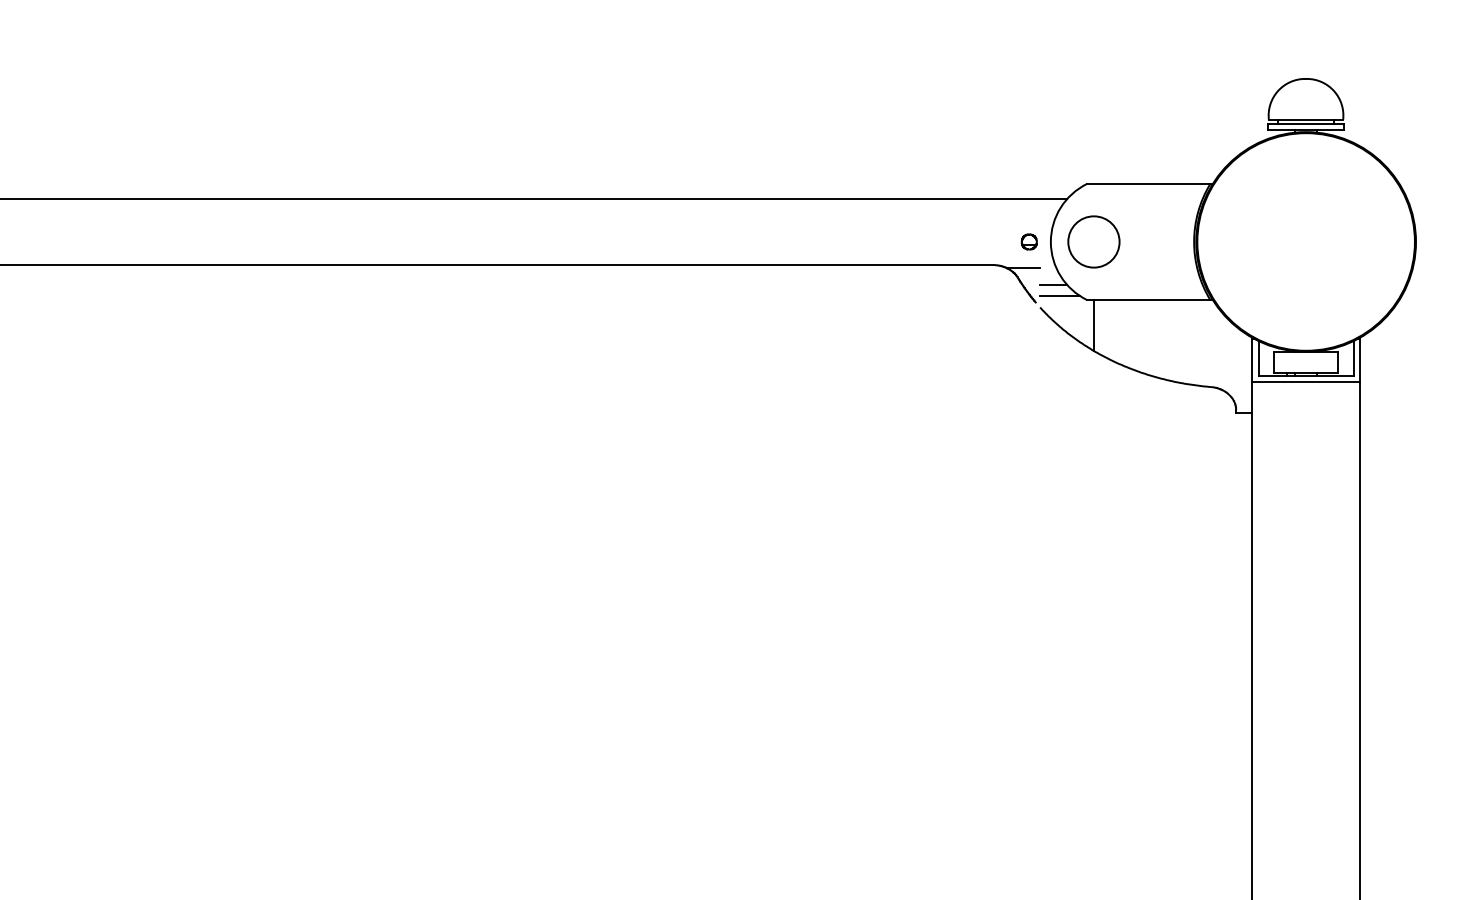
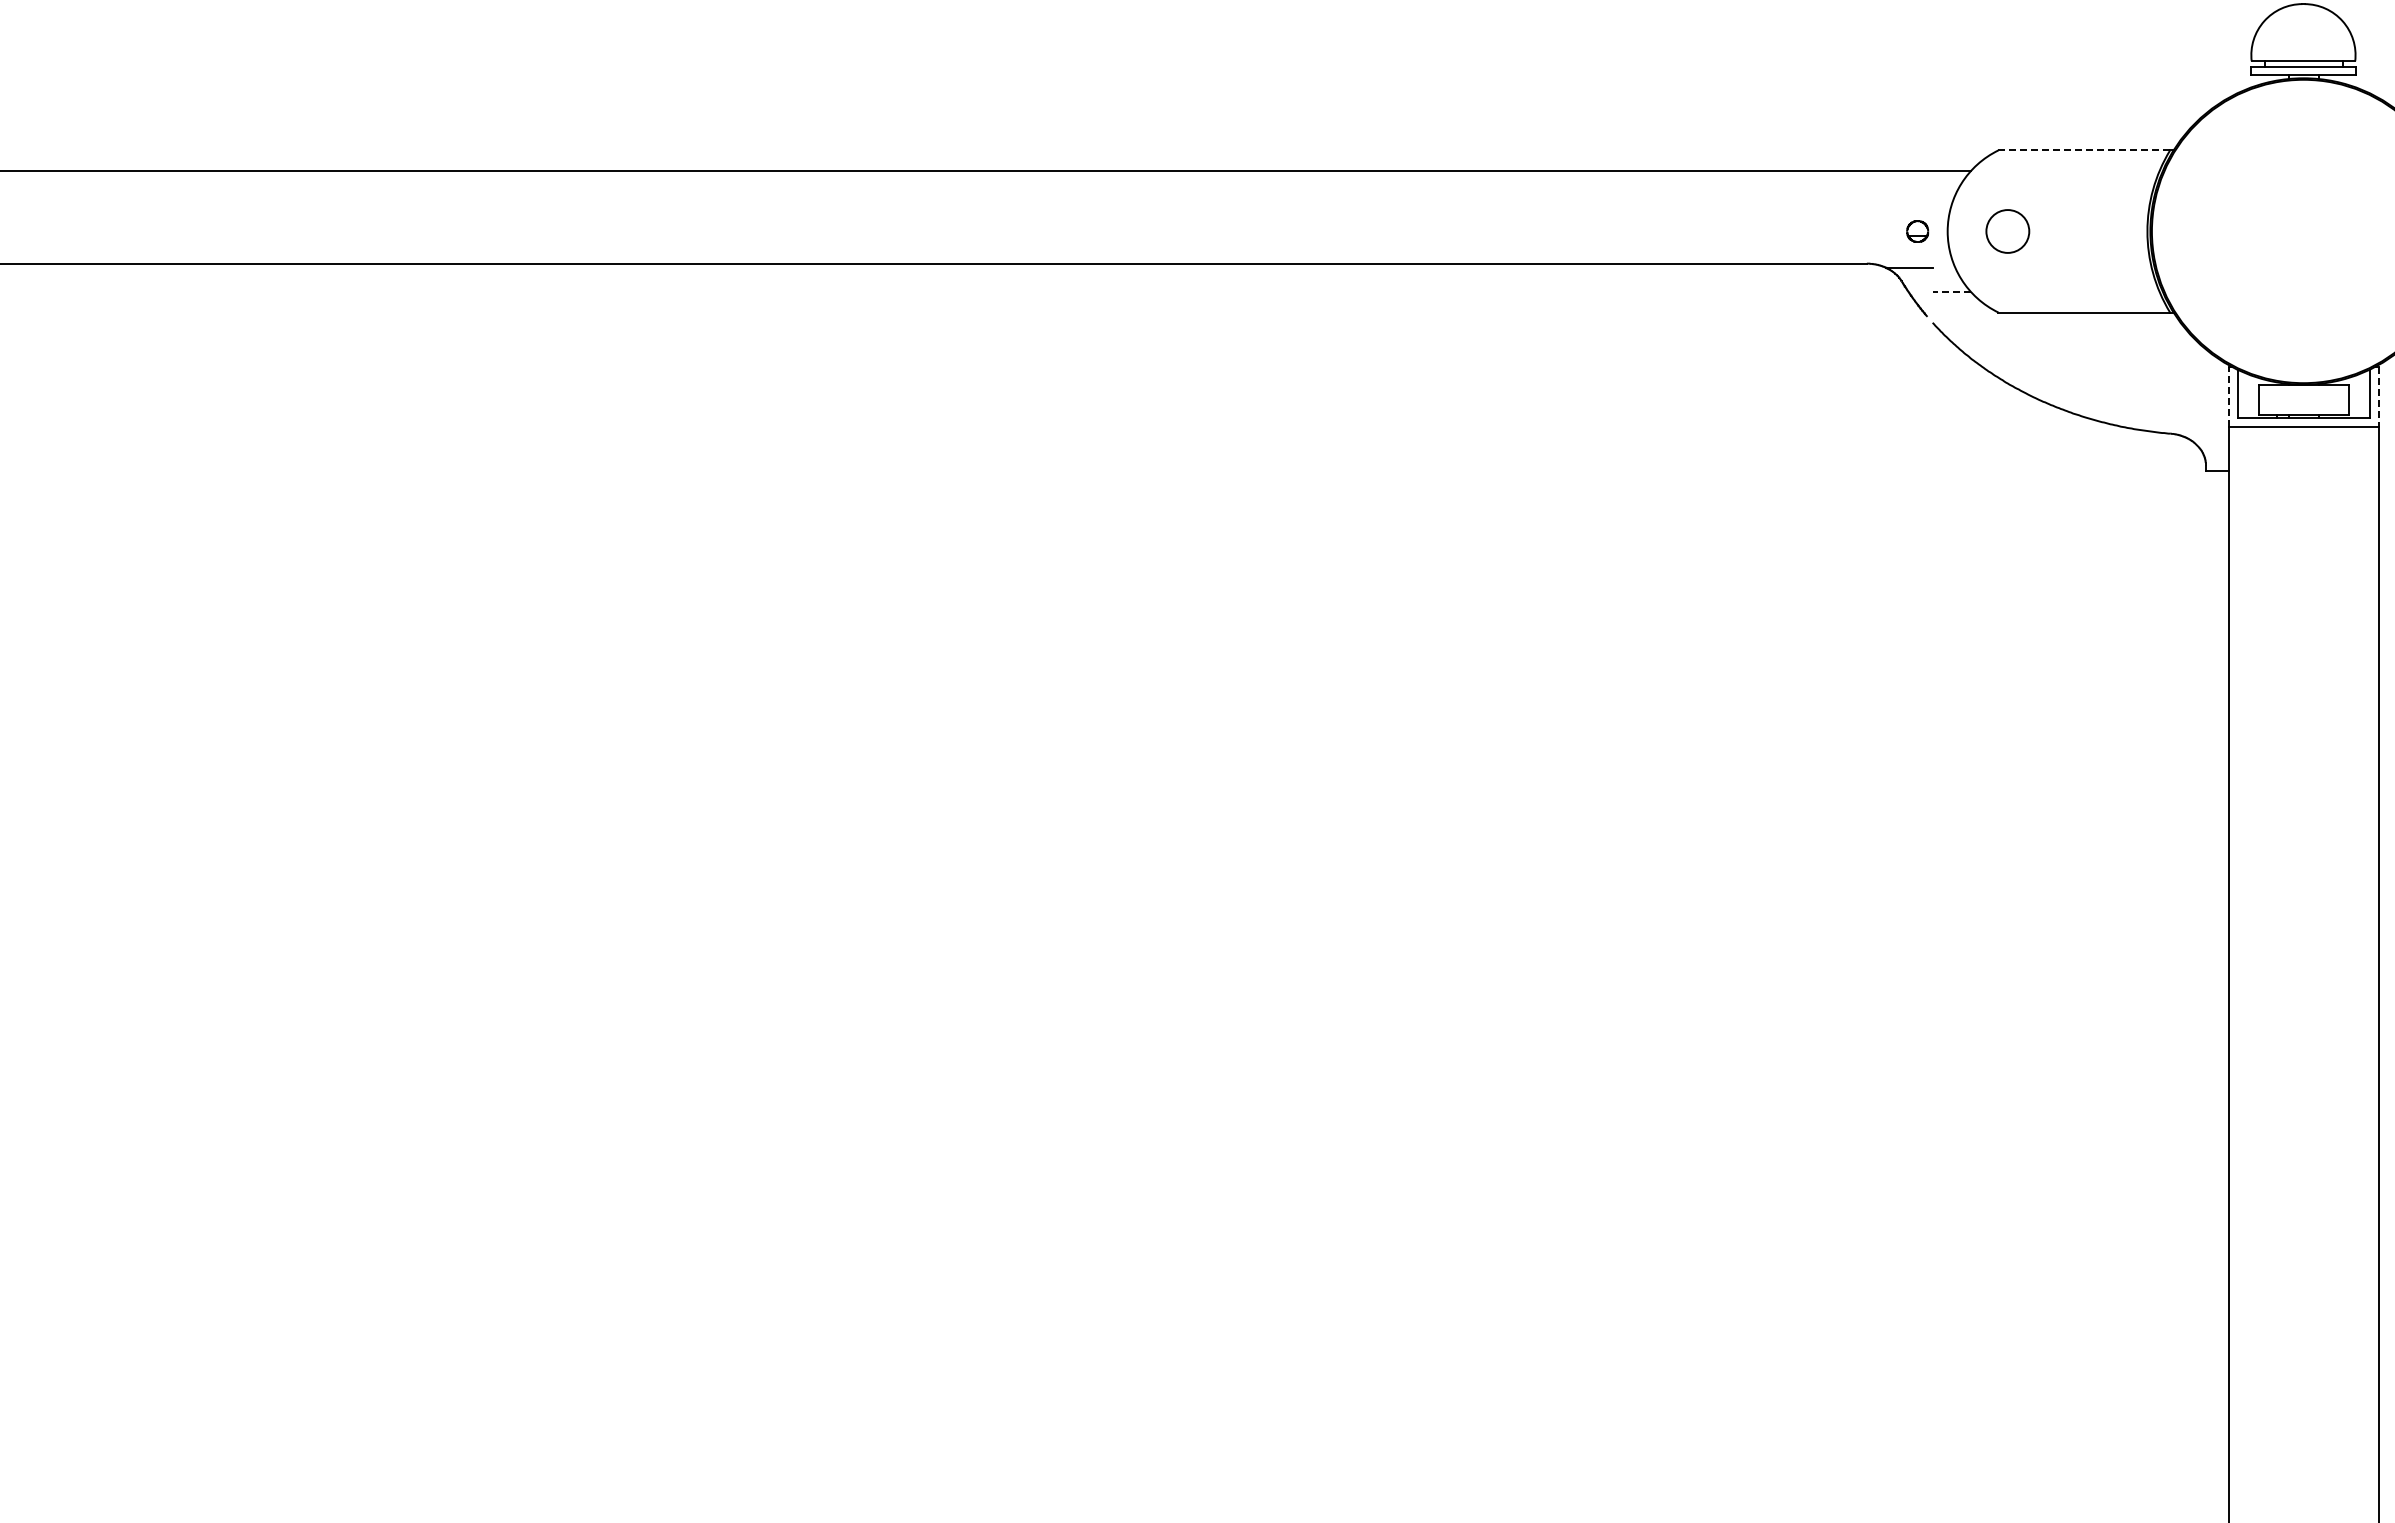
line: (1148, 183) -> (2084, 150), solid -> dashed
circle: (1093, 241) -> (2007, 231), size x0.6
line: (1053, 285) -> (1951, 291), solid -> dashed
line: (1059, 295) -> (1959, 306), removed
line: (1093, 325) -> (2007, 347), removed
line: (1252, 360) -> (2228, 396), solid -> dashed
line: (1359, 361) -> (2378, 397), solid -> dashed

